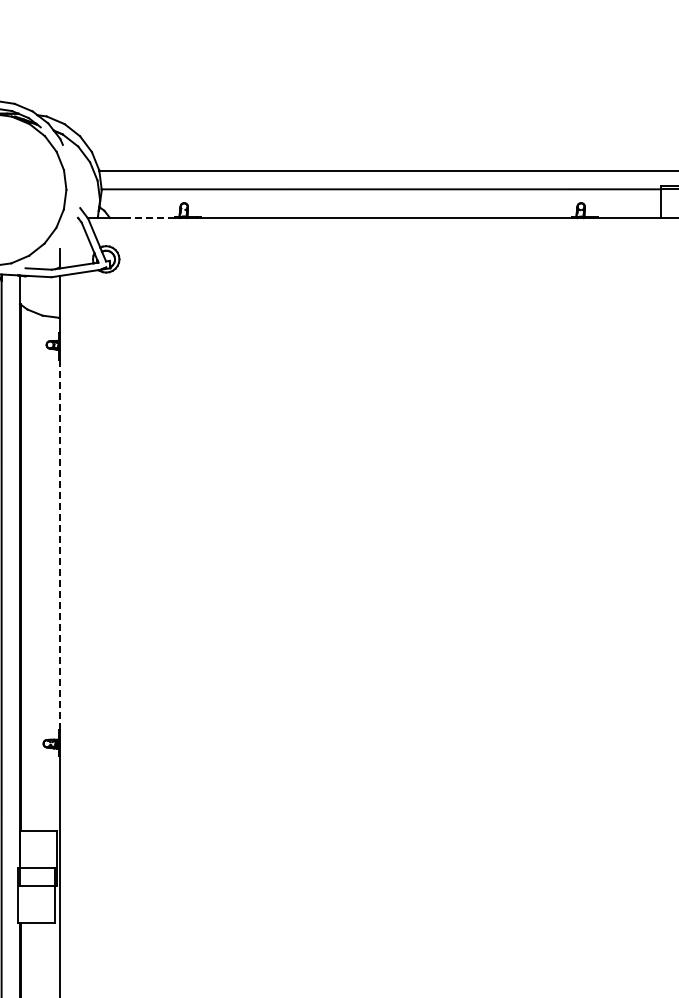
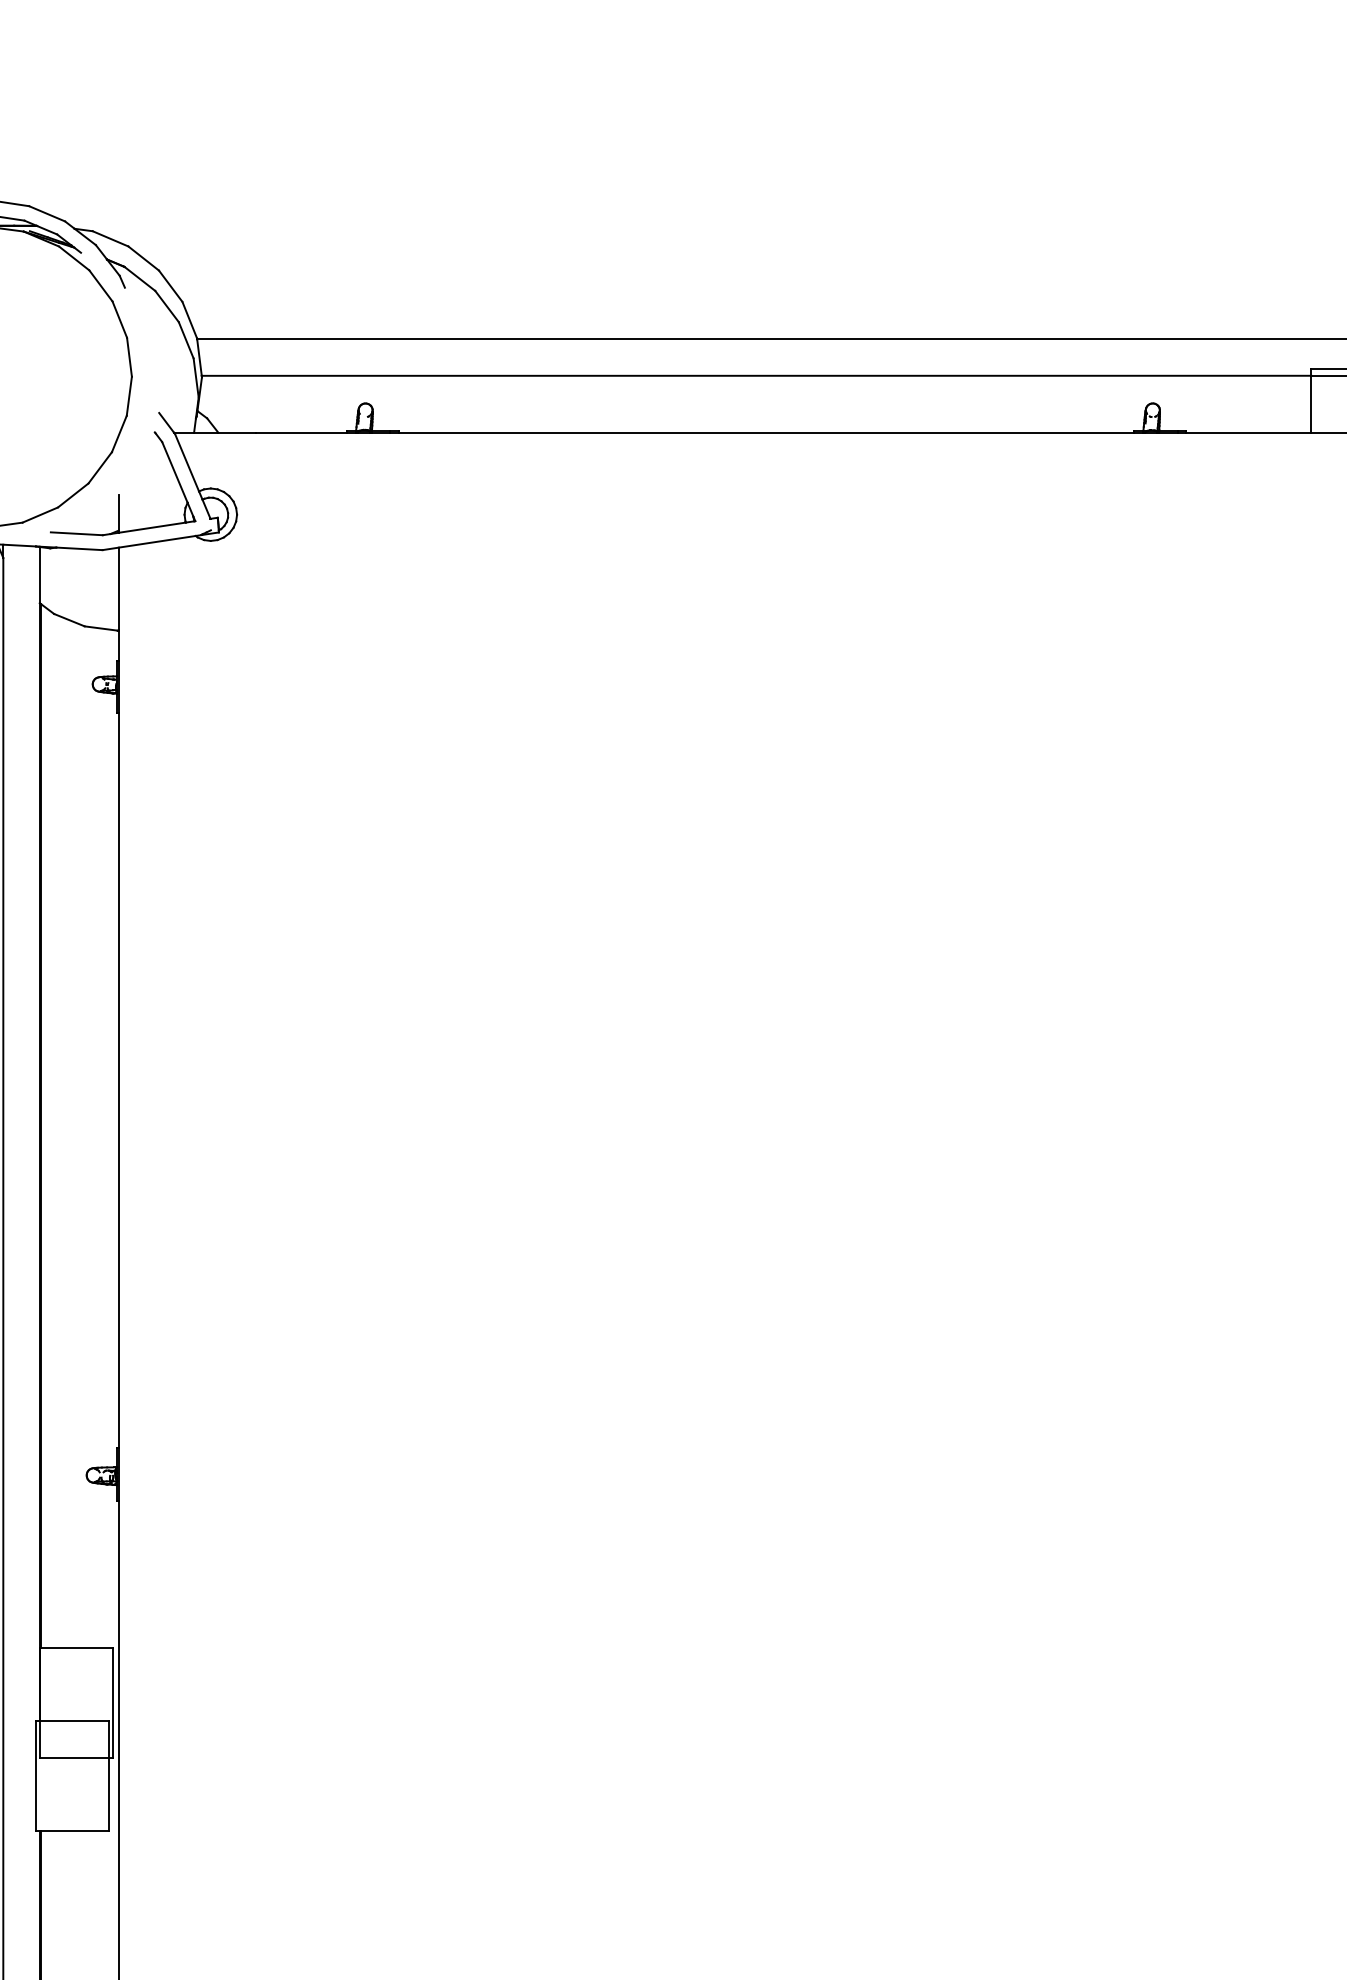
line: (151, 218) -> (300, 433), dashed -> solid
line: (59, 544) -> (118, 1080), dashed -> solid

